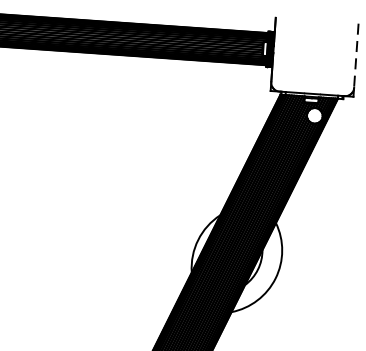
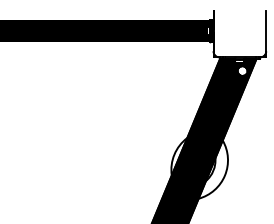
line: (356, 56) -> (266, 31), dashed -> solid

